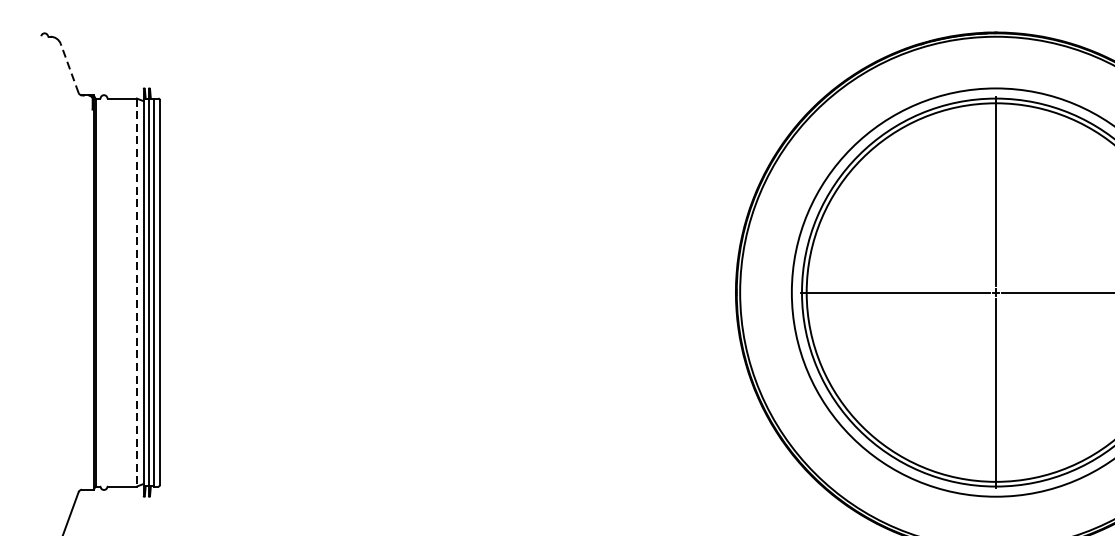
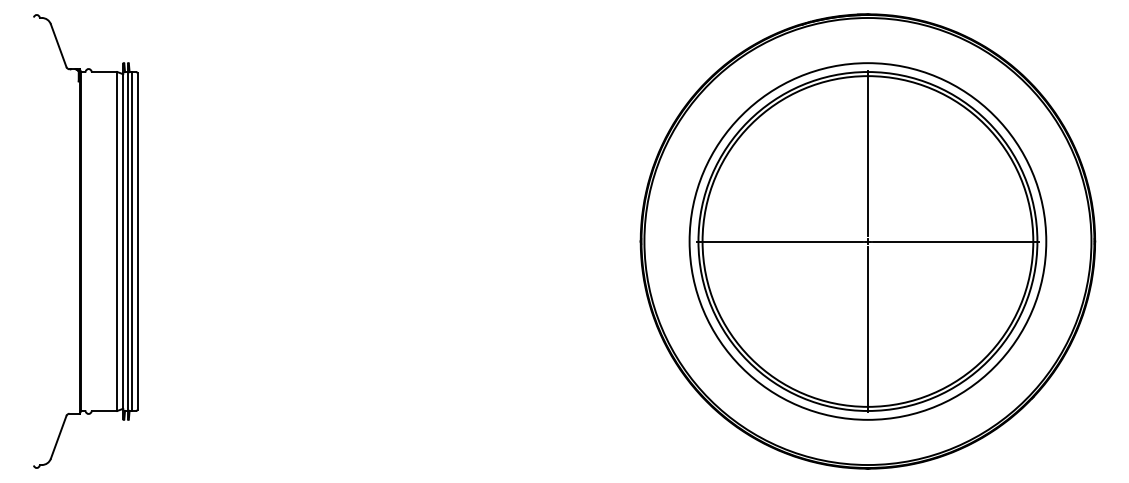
line: (69, 68) -> (58, 45), dashed -> solid
line: (137, 293) -> (117, 242), dashed -> solid

